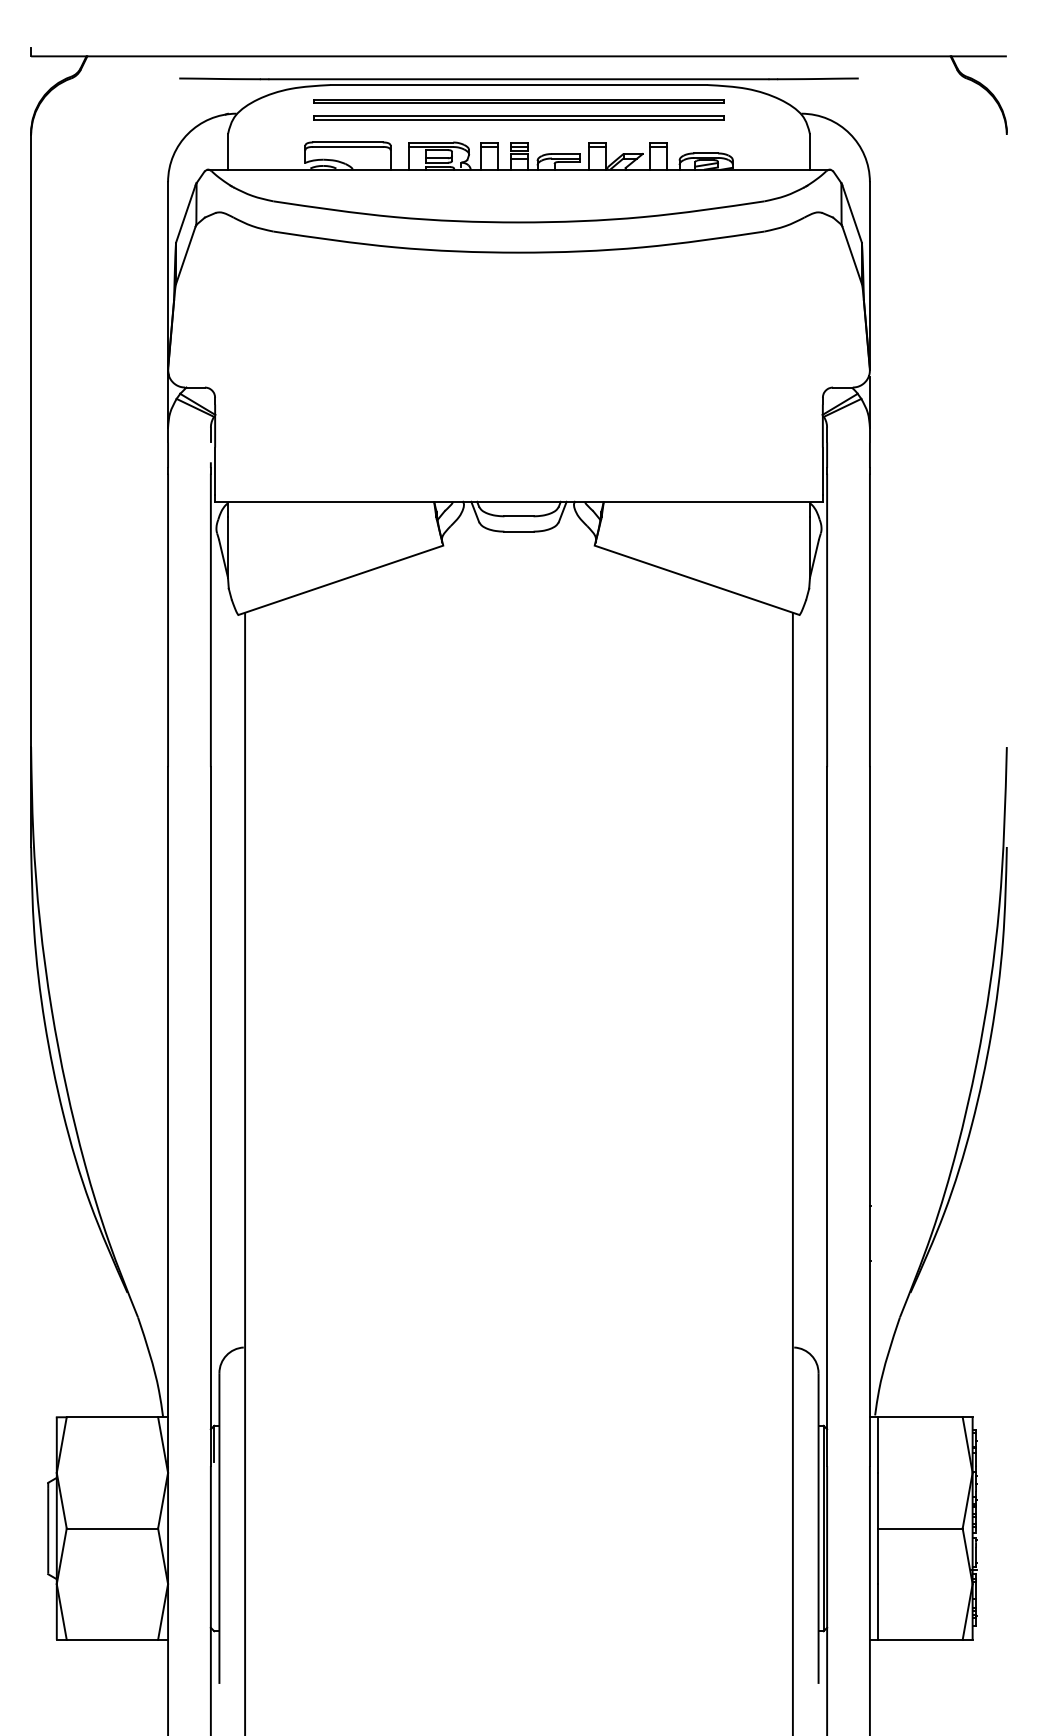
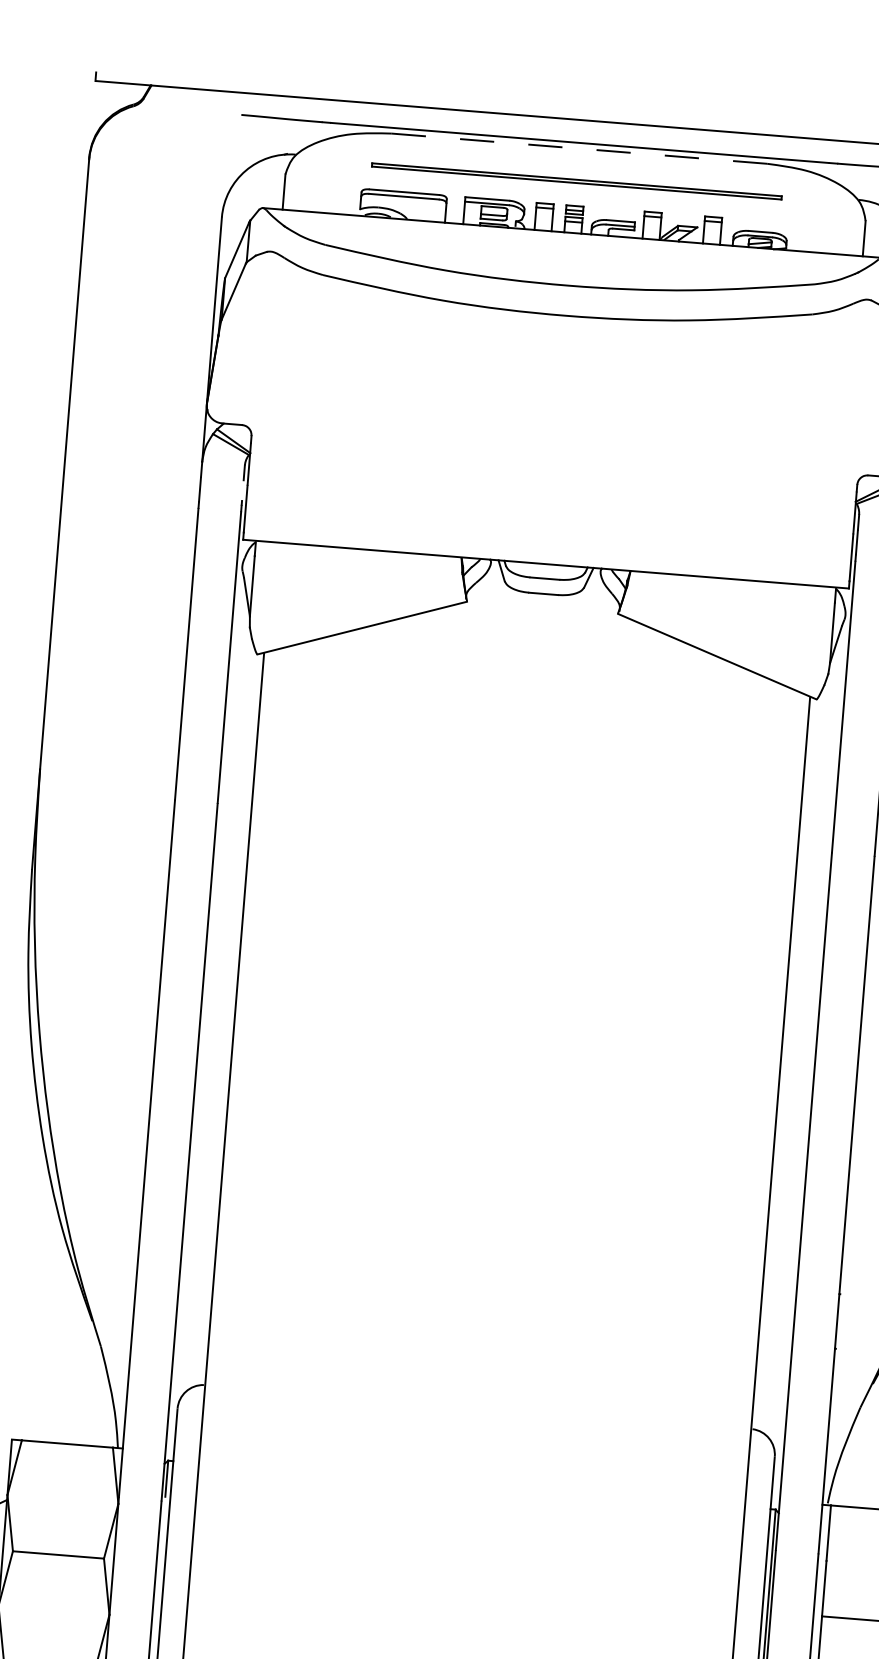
line: (519, 85) -> (579, 149), solid -> dashed
line: (518, 100) -> (577, 164), removed

